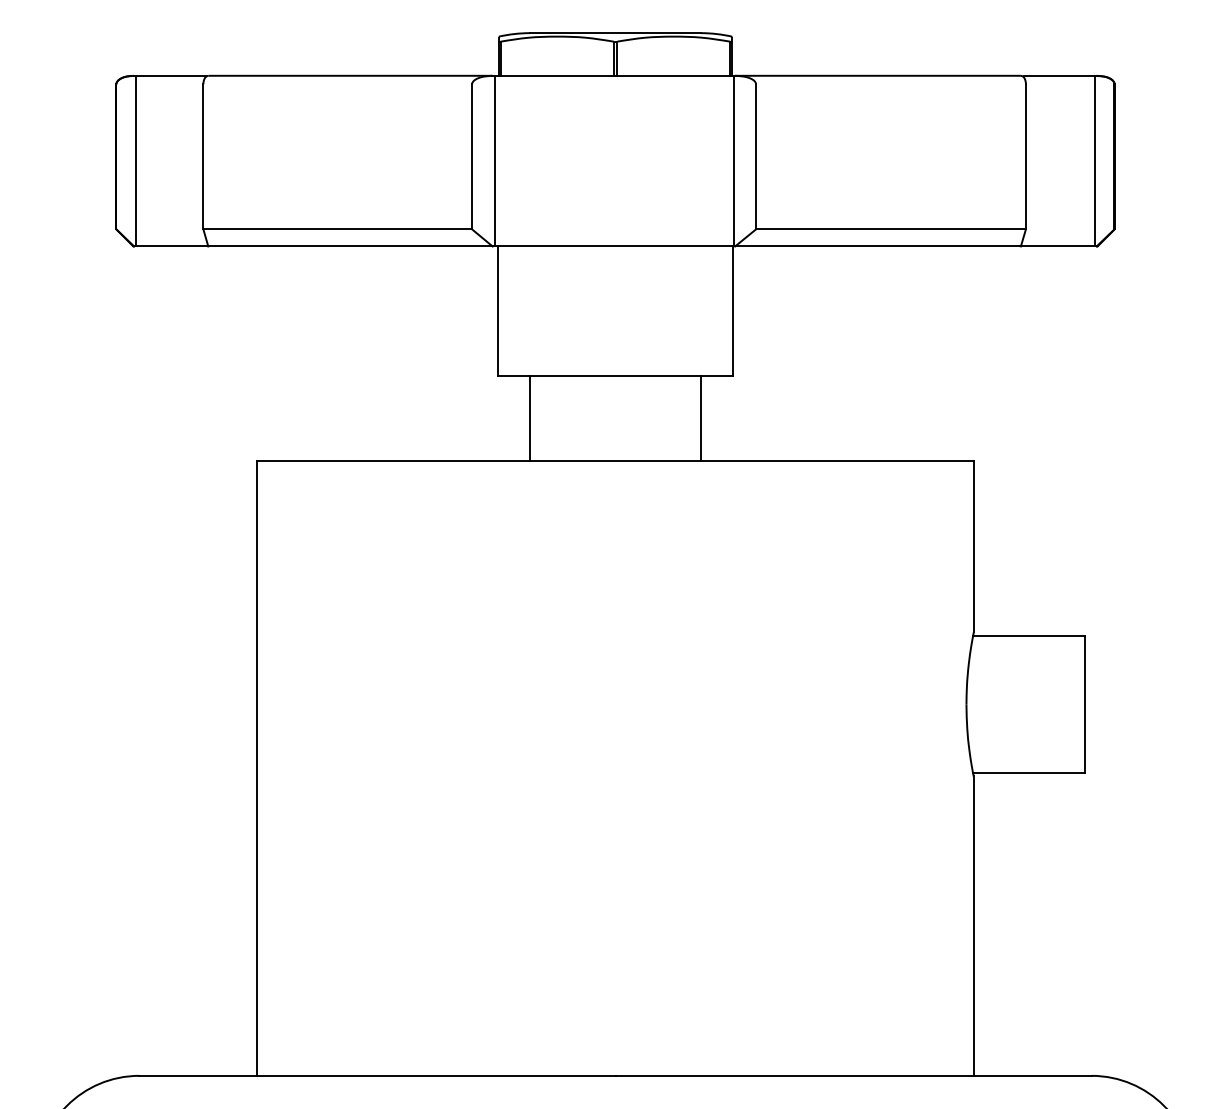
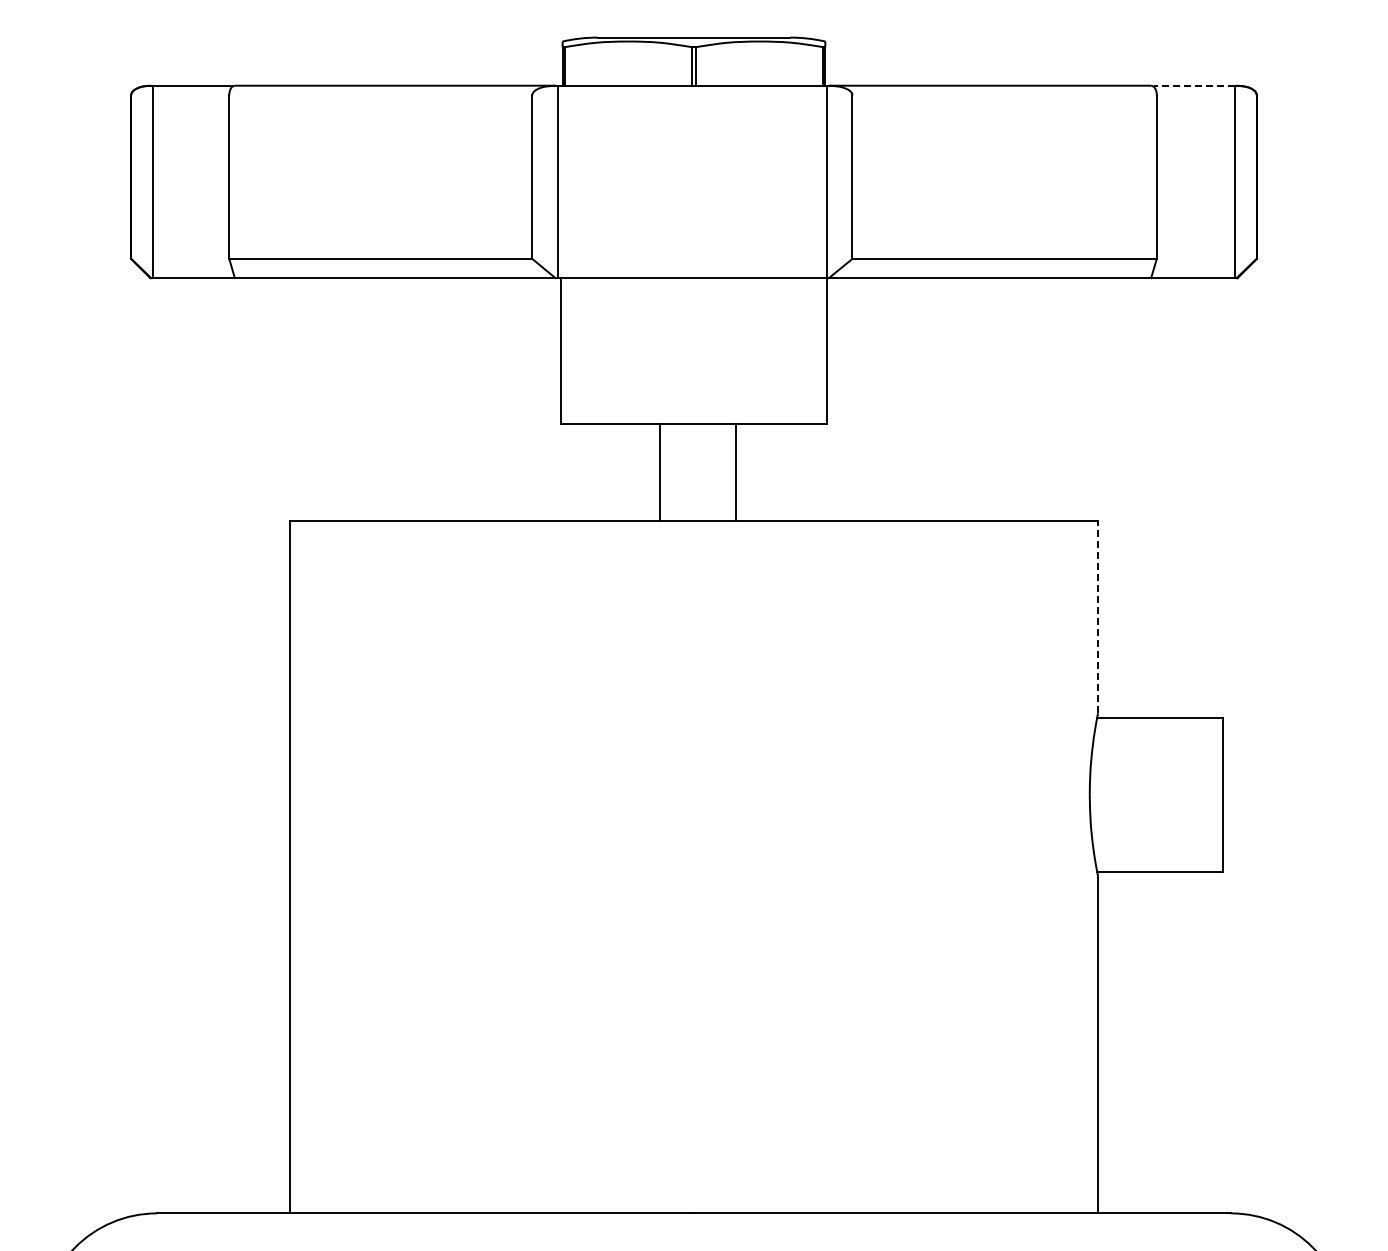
line: (1059, 75) -> (1194, 85), solid -> dashed
line: (529, 418) -> (659, 472), moved
line: (701, 418) -> (736, 472), moved
line: (974, 546) -> (1098, 616), solid -> dashed

